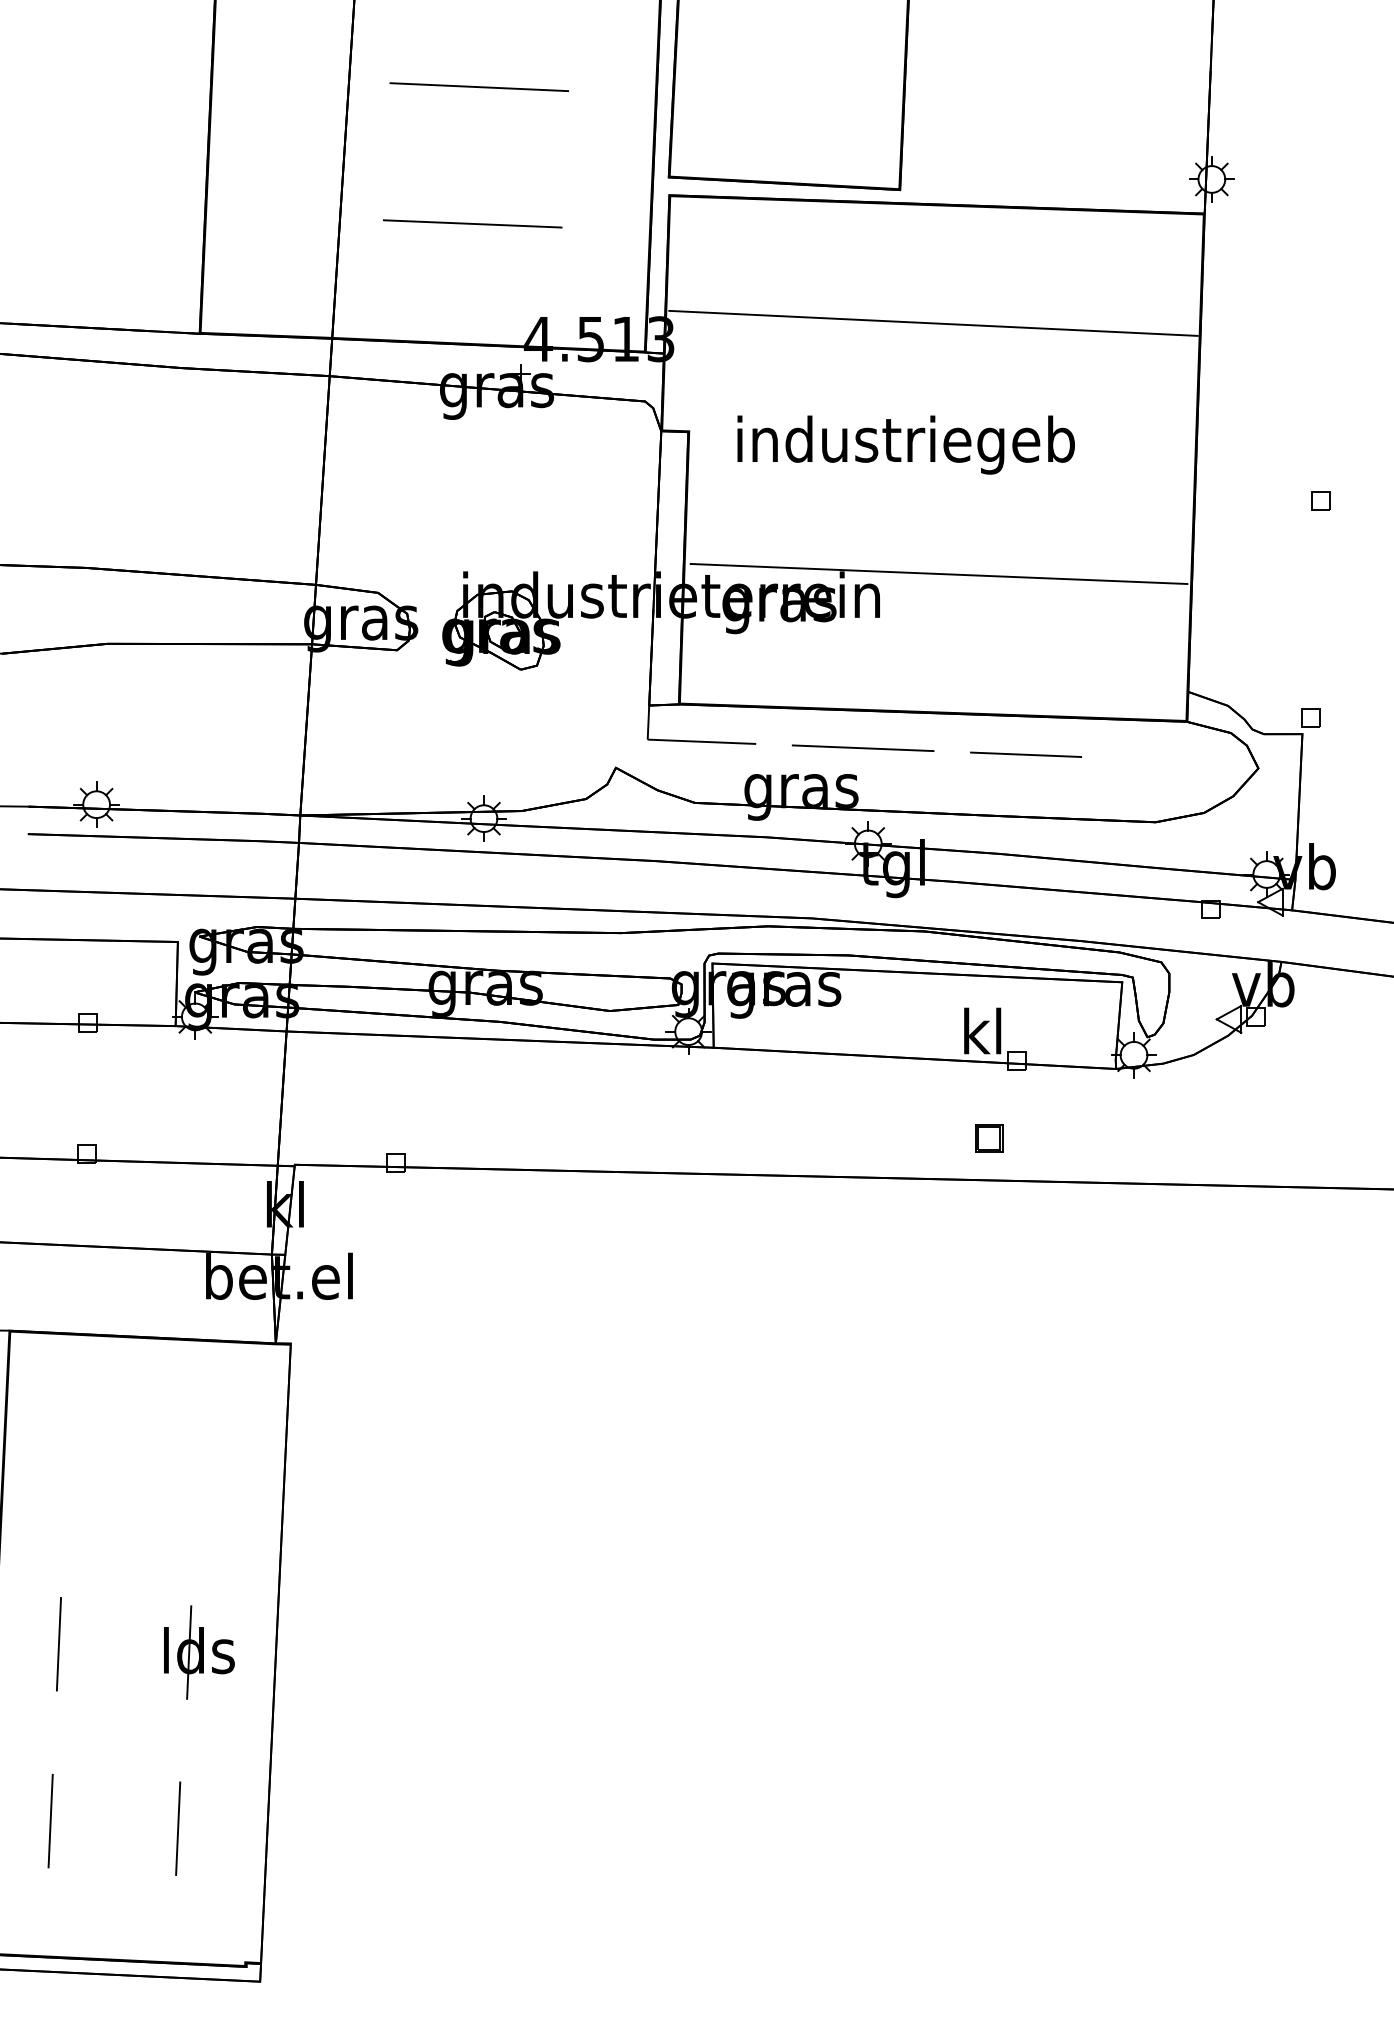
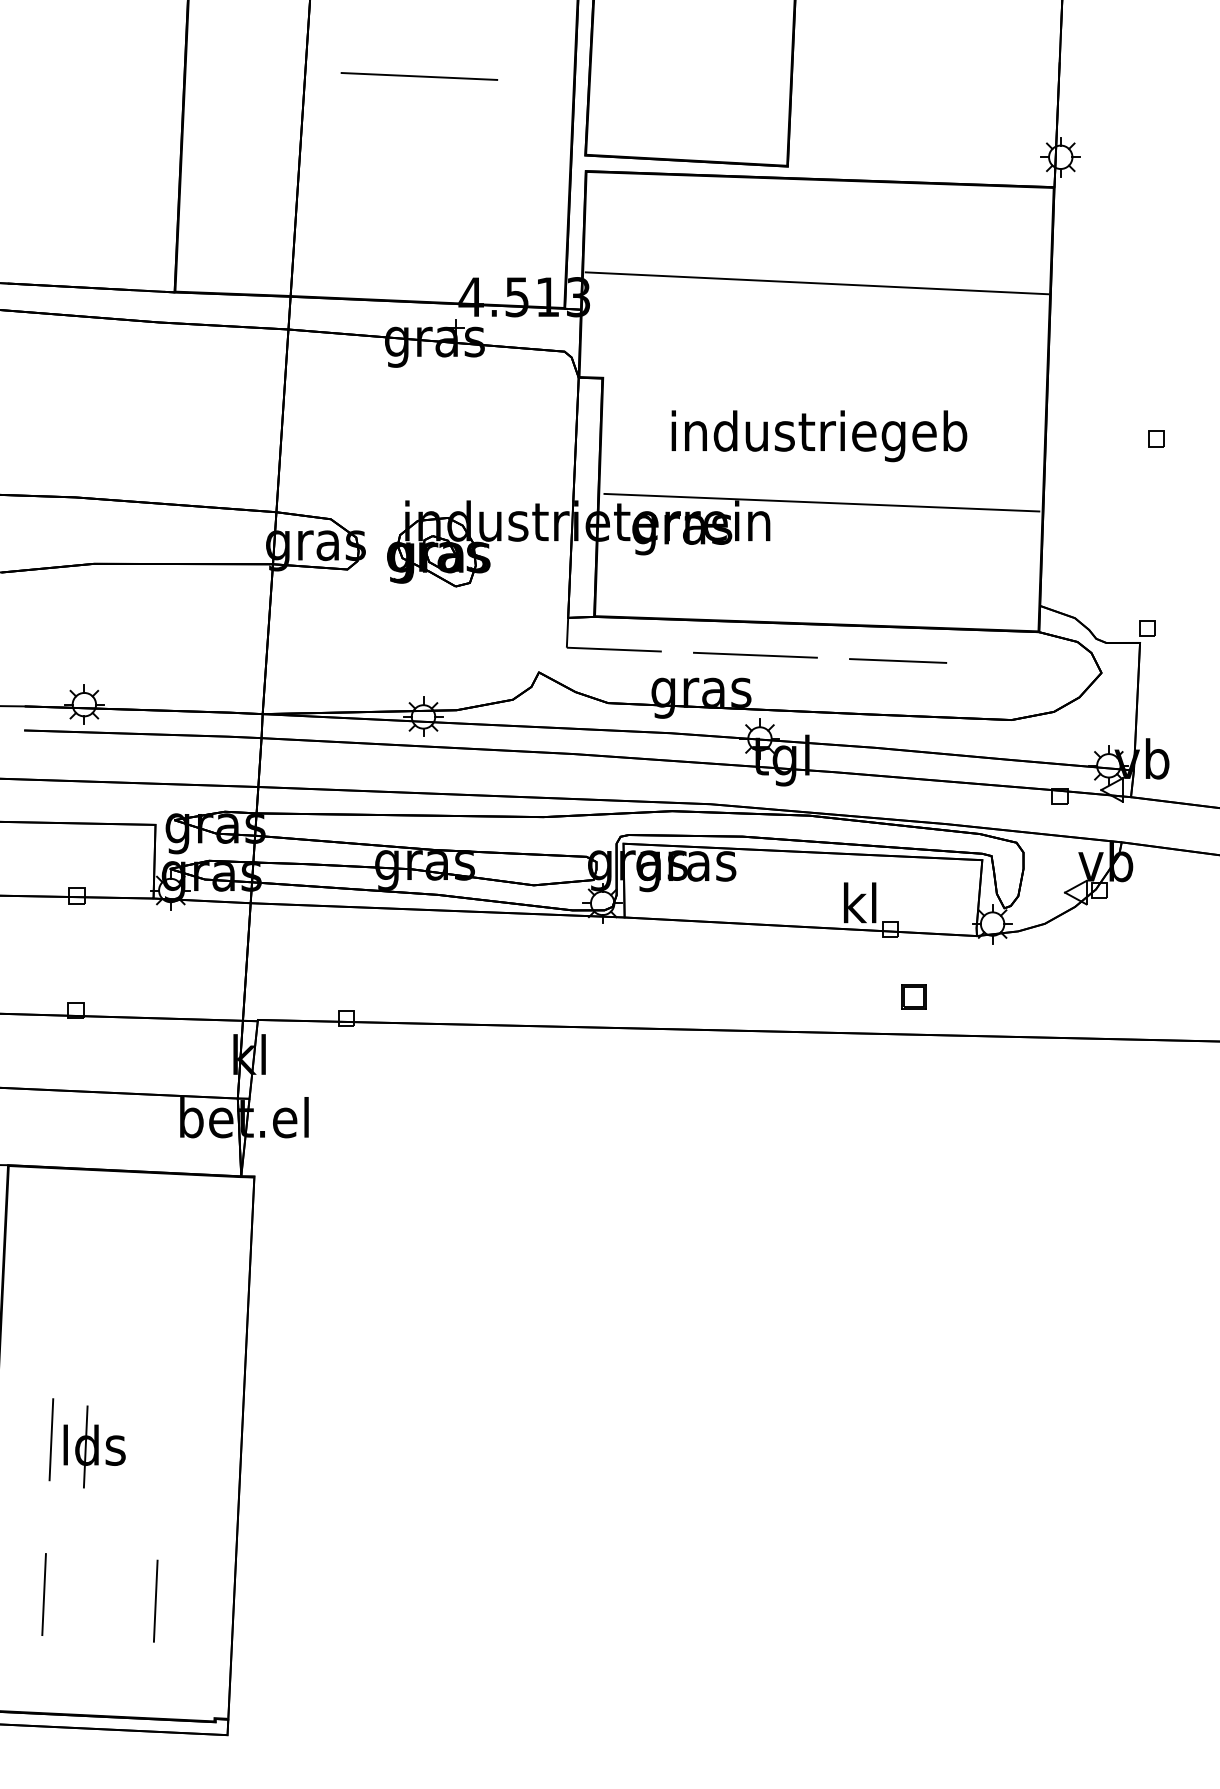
line: (472, 223) -> (413, 195), removed
text: (905, 444) -> (818, 435), moved
part: (989, 1138) -> (914, 996), moved
part: (199, 1652) -> (94, 1446), moved

